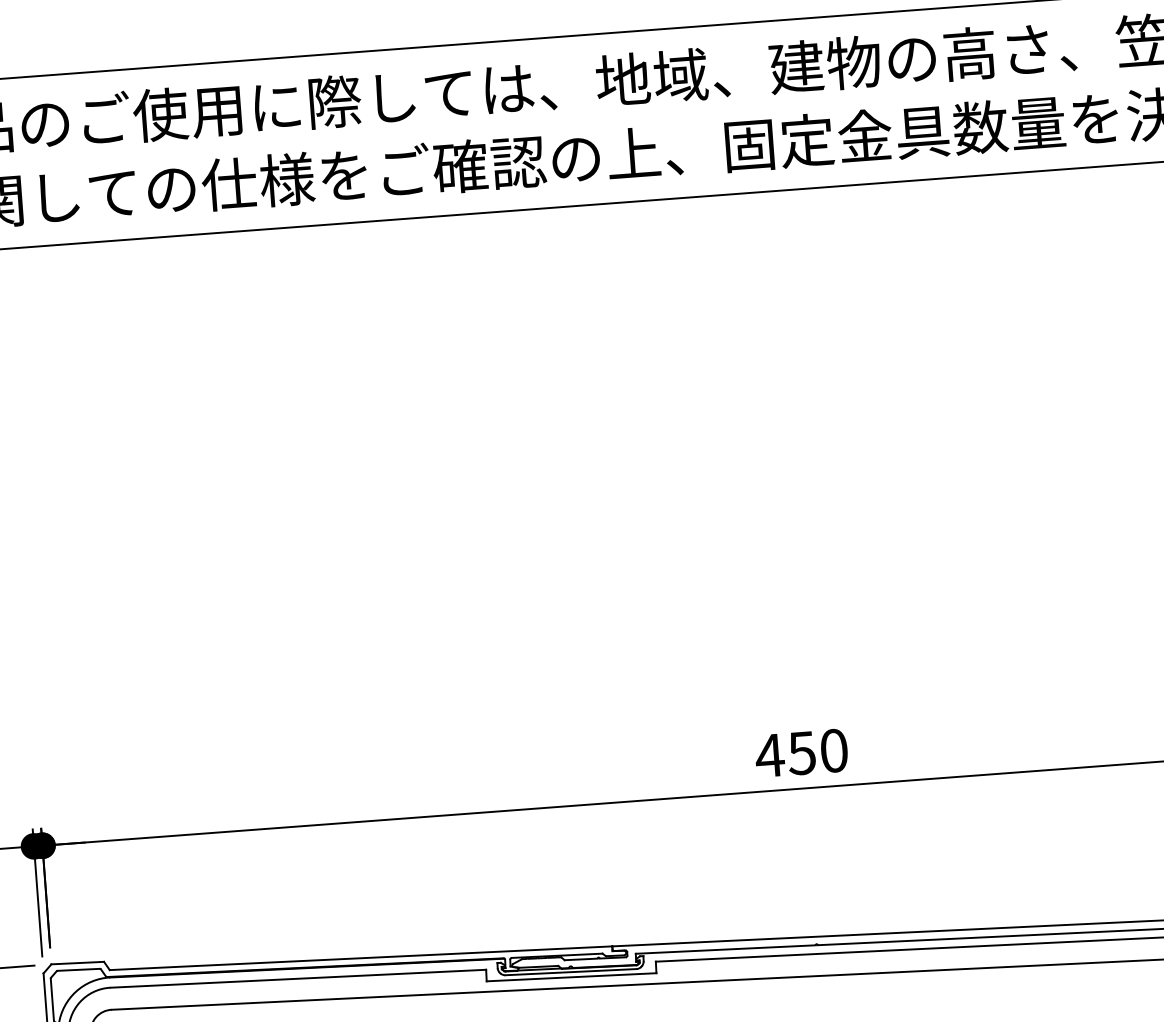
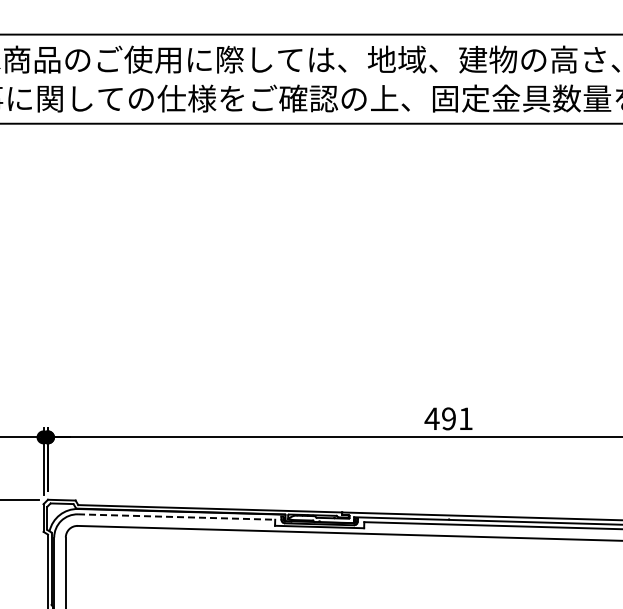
text: (816, 751) -> (456, 418), 450 -> 491
line: (298, 979) -> (176, 517), solid -> dashed

